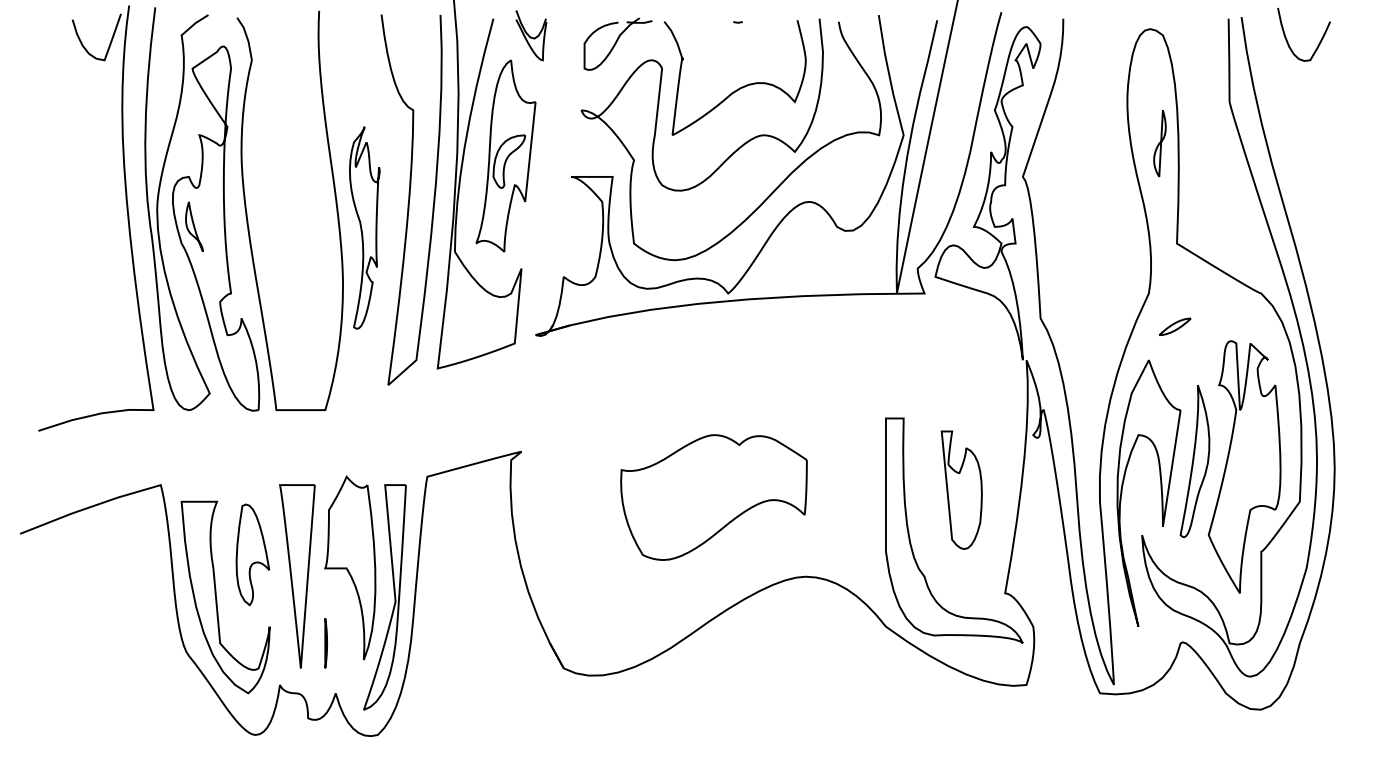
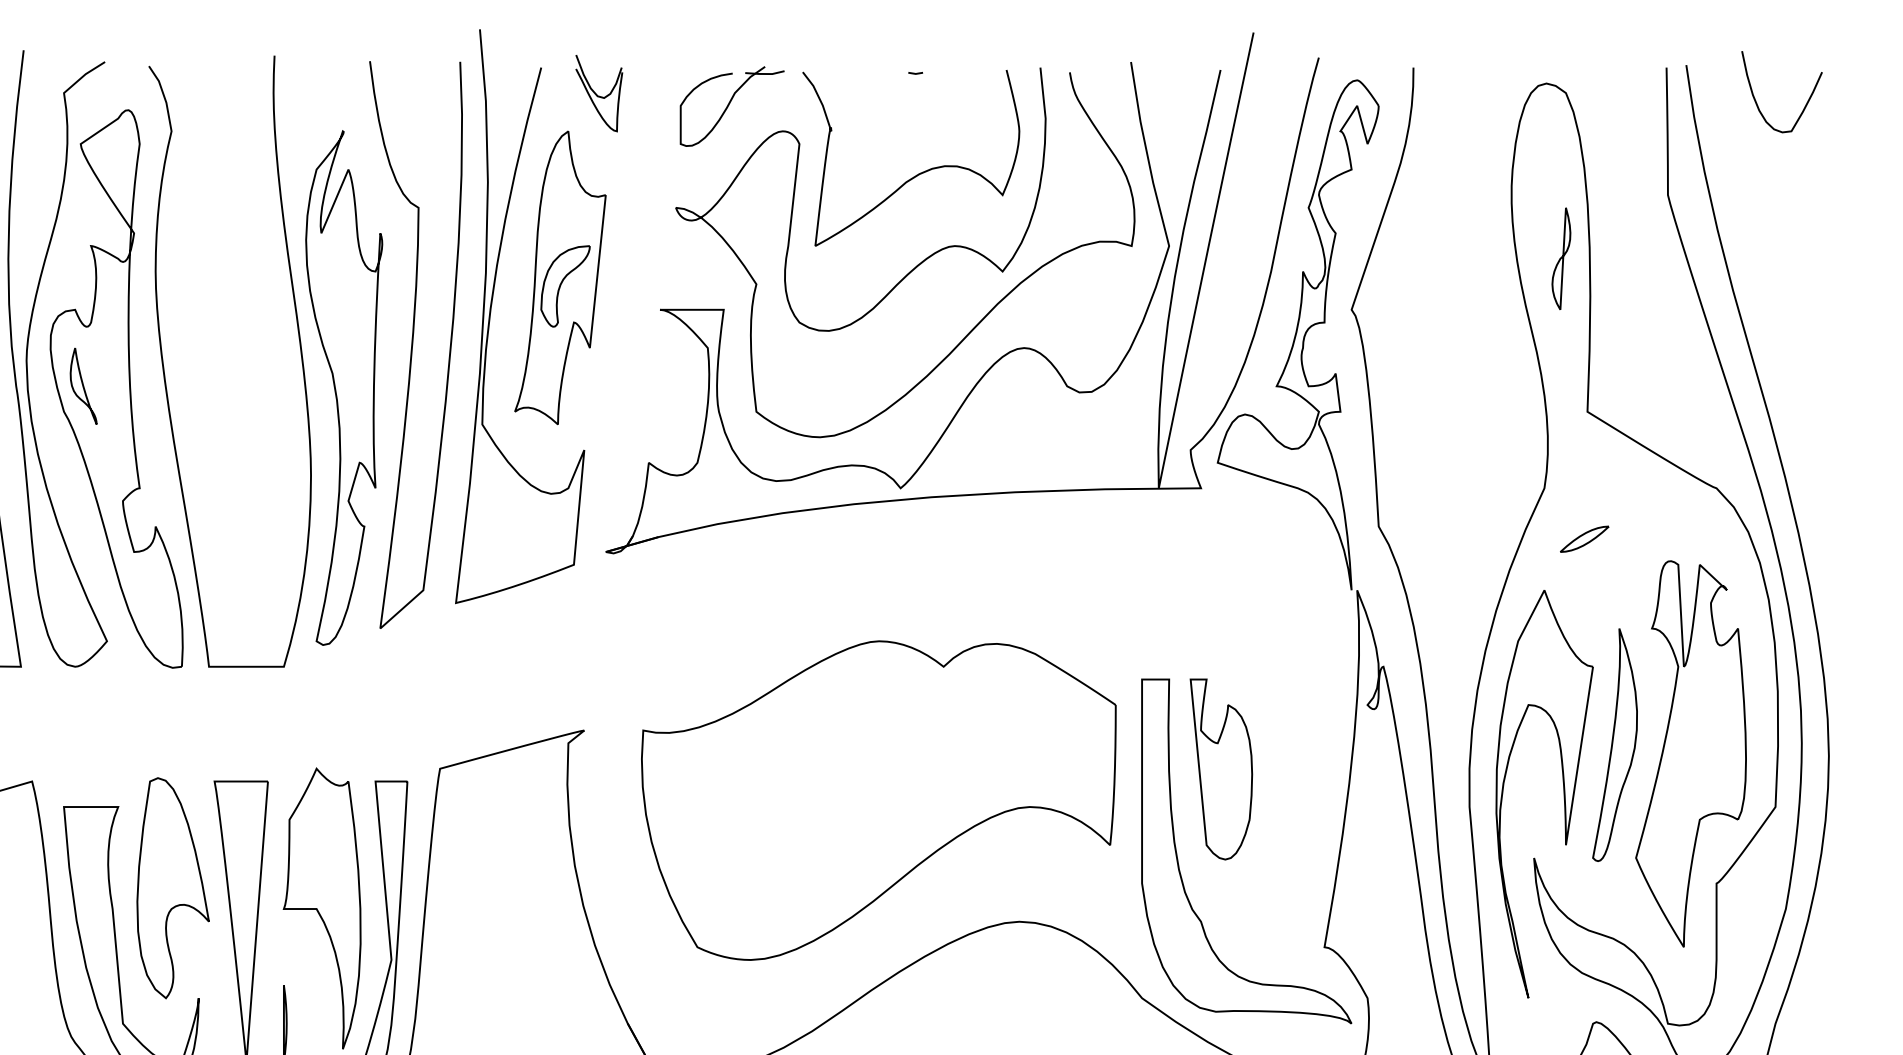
part: (364, 227) -> (343, 387), size x1.67
part: (961, 489) -> (1220, 768), moved
part: (713, 497) -> (878, 800), size x1.67
part: (252, 554) -> (172, 887), size x1.43

